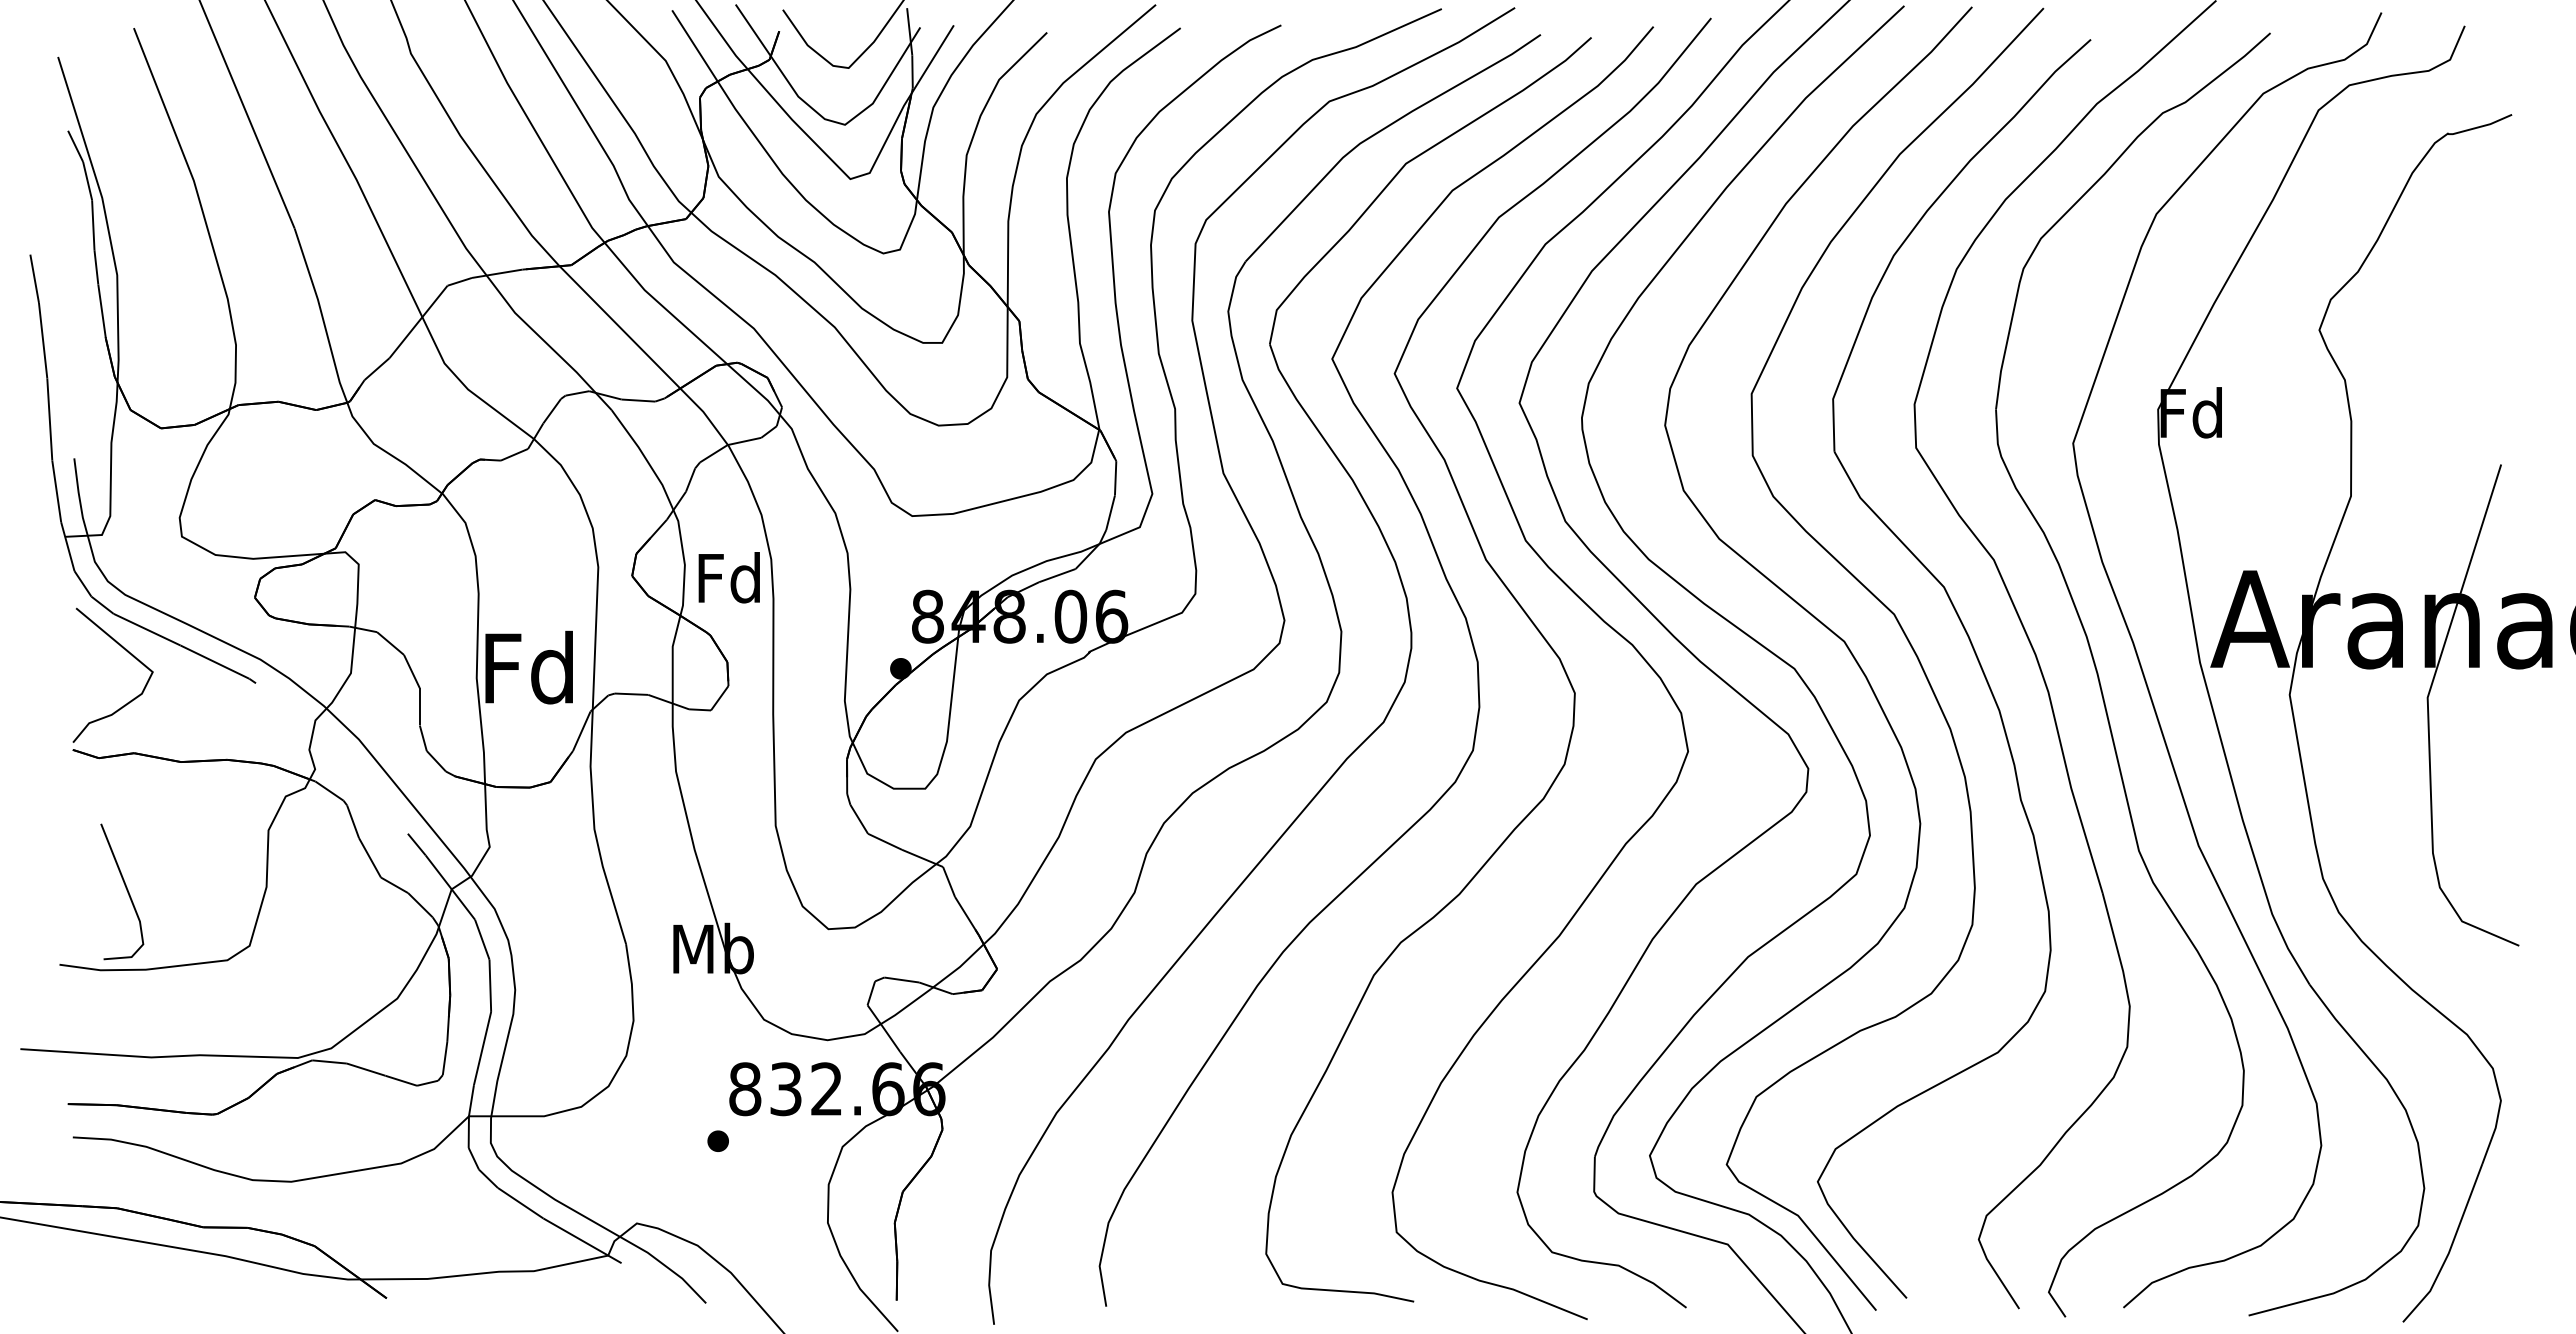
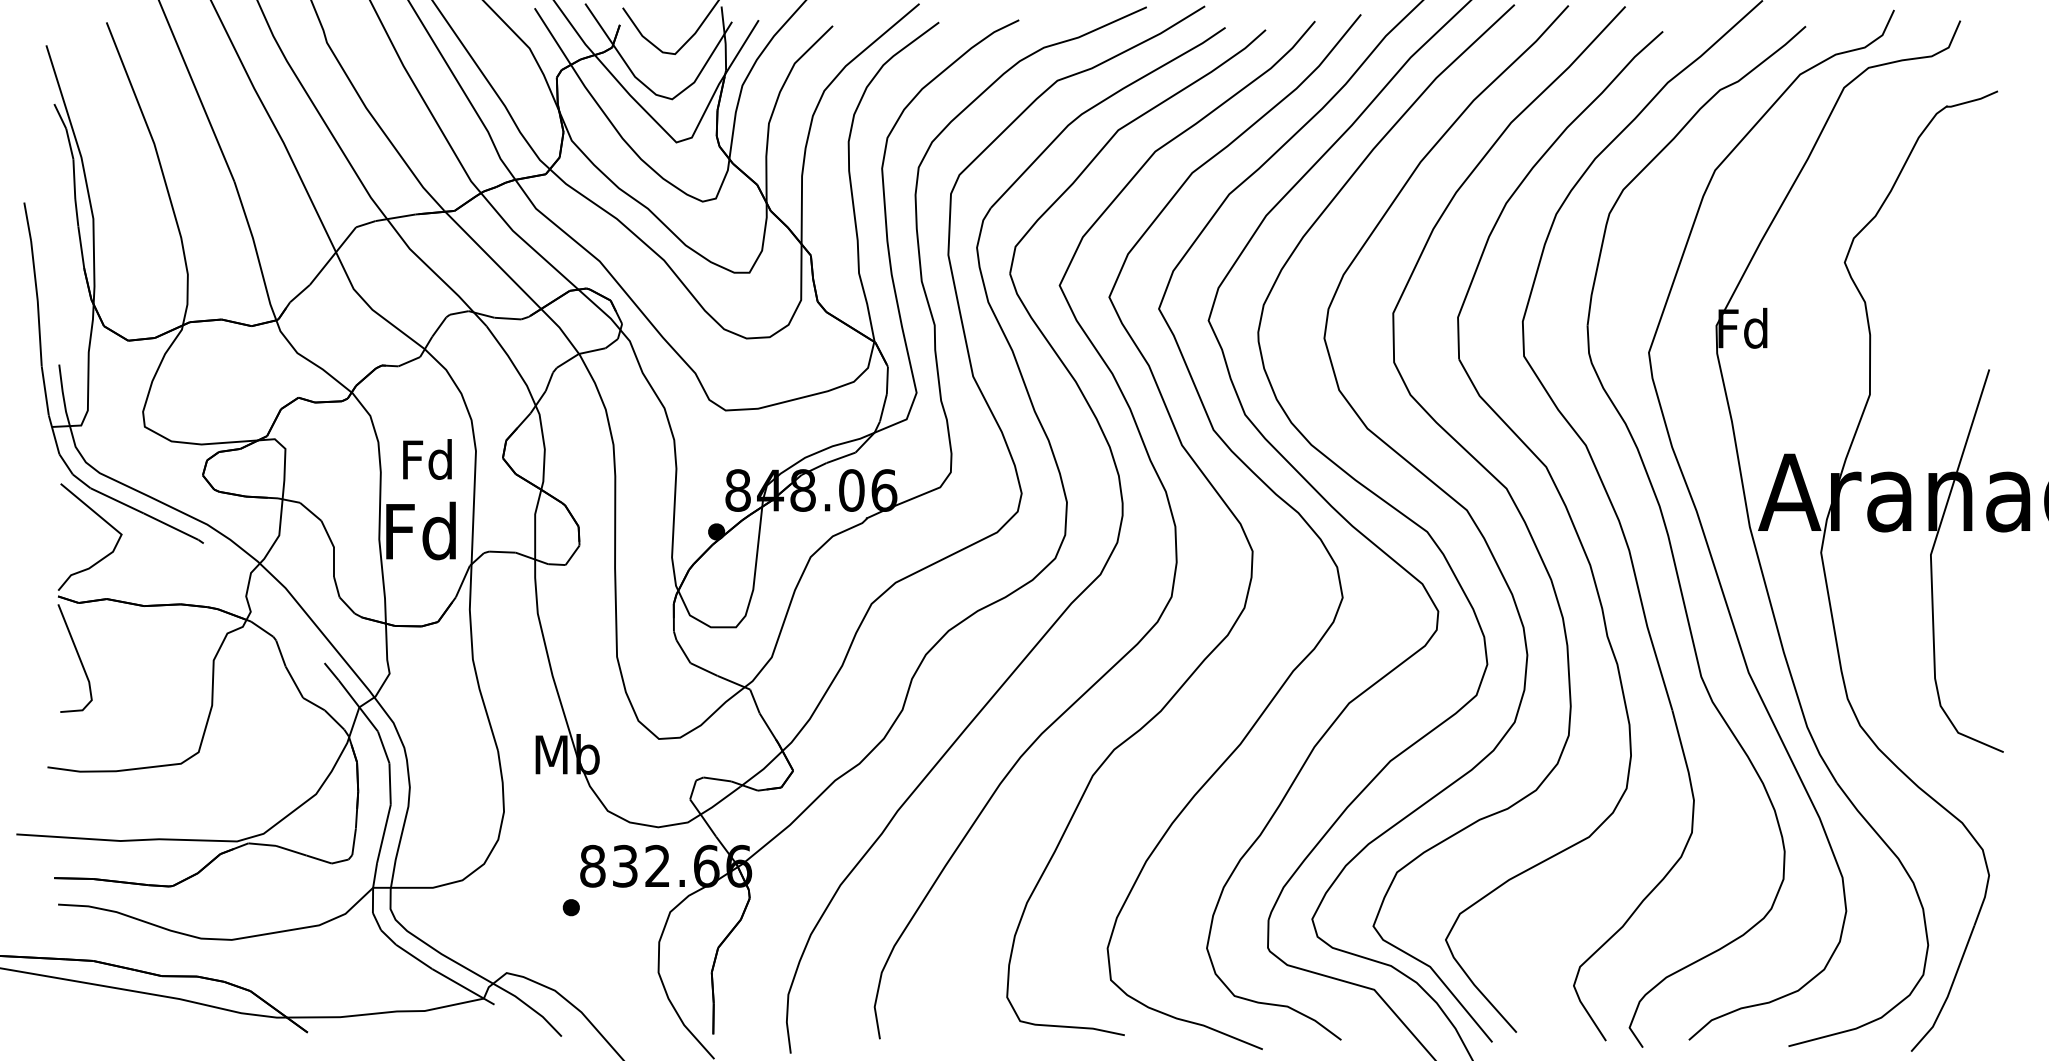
text: (728, 577) -> (426, 459), moved
line: (126, 890) -> (78, 657), moved

